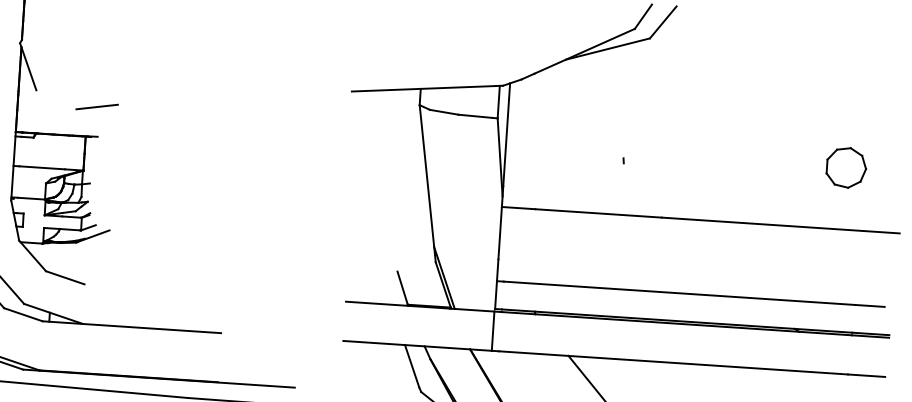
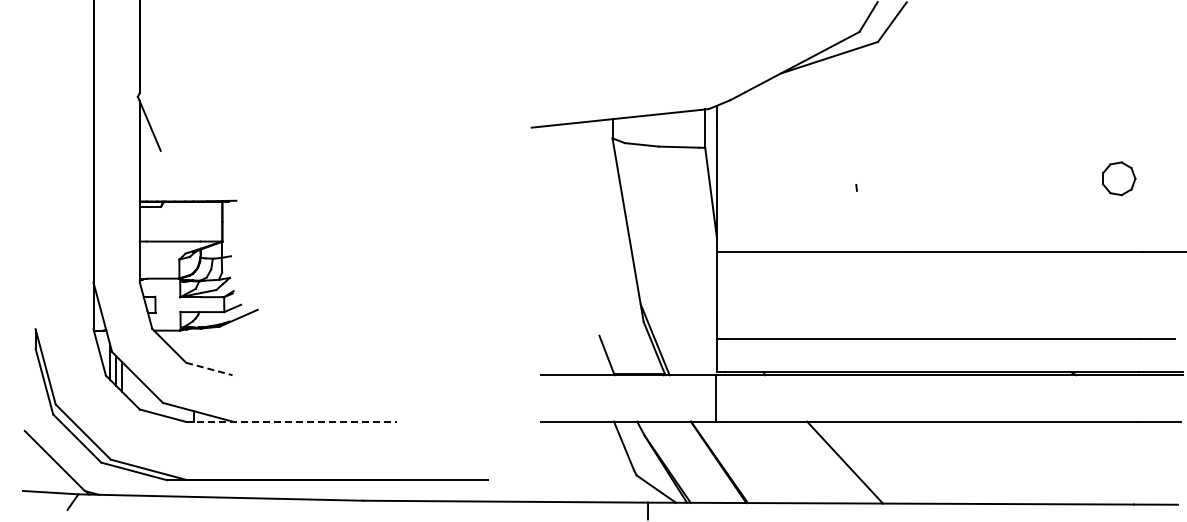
line: (97, 106) -> (233, 165), removed
part: (846, 167) -> (1119, 178), size x0.7
line: (65, 278) -> (209, 369), solid -> dashed
line: (132, 326) -> (292, 421), solid -> dashed

